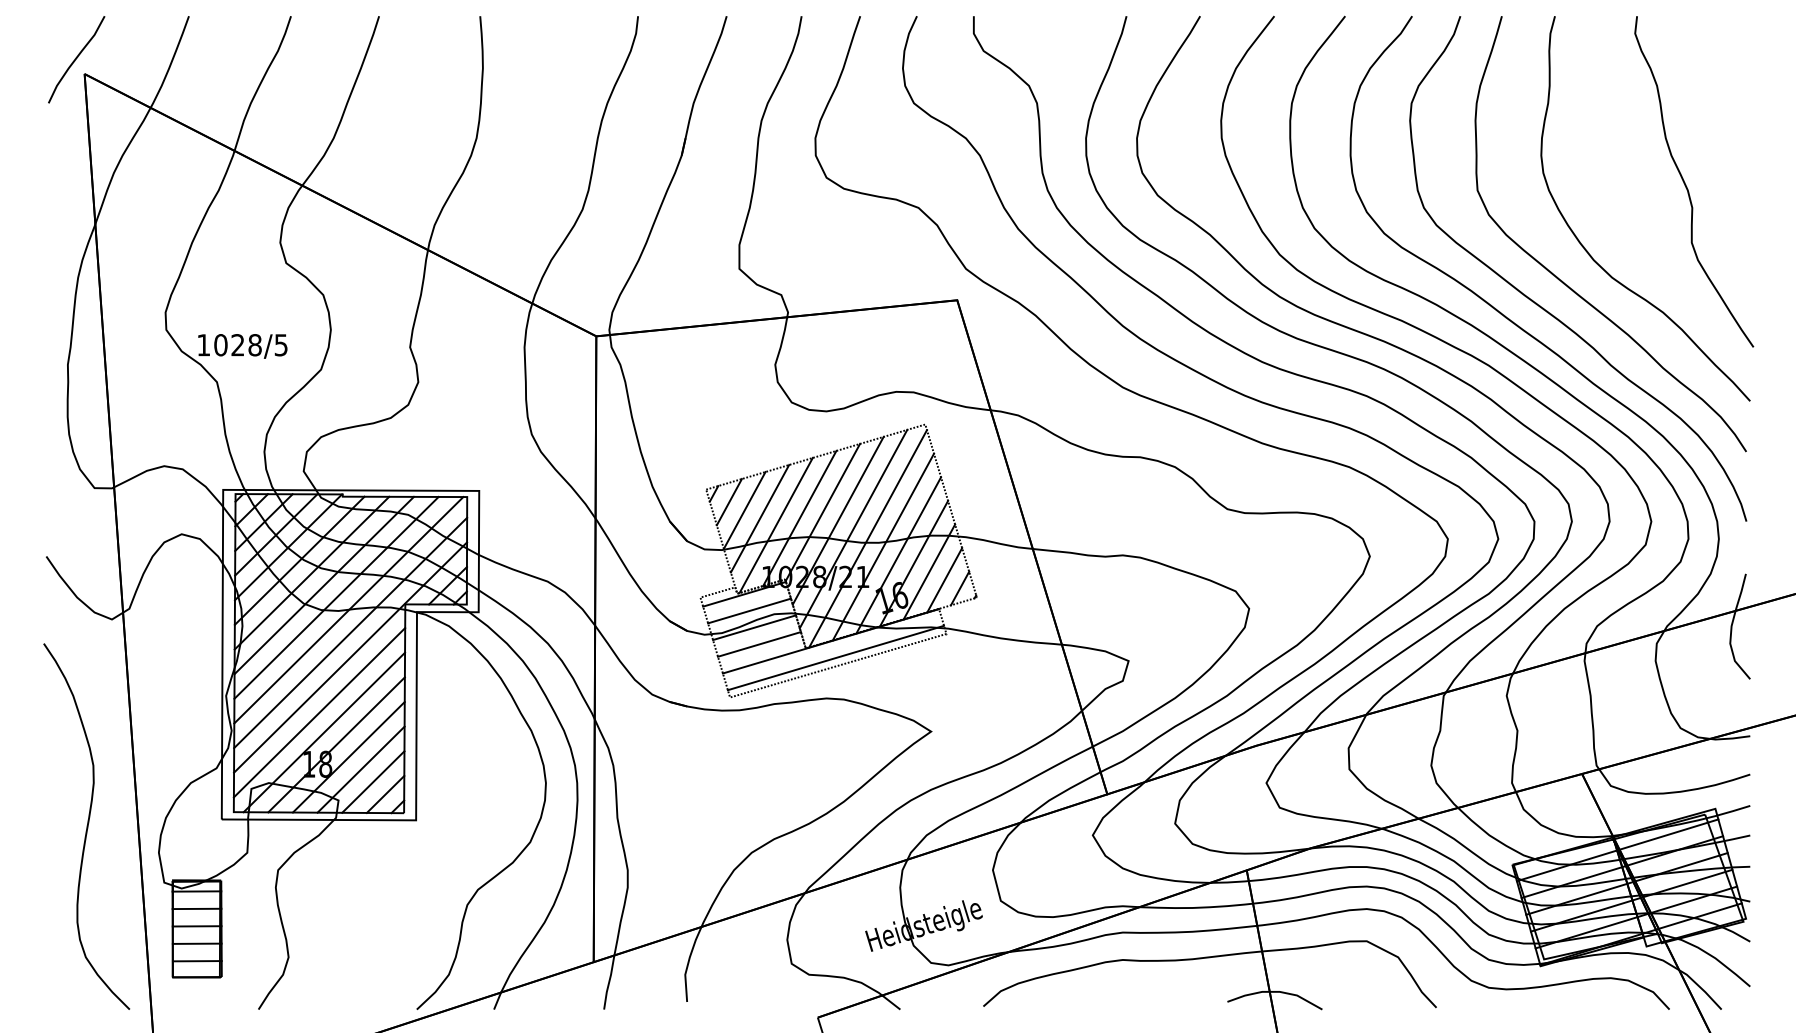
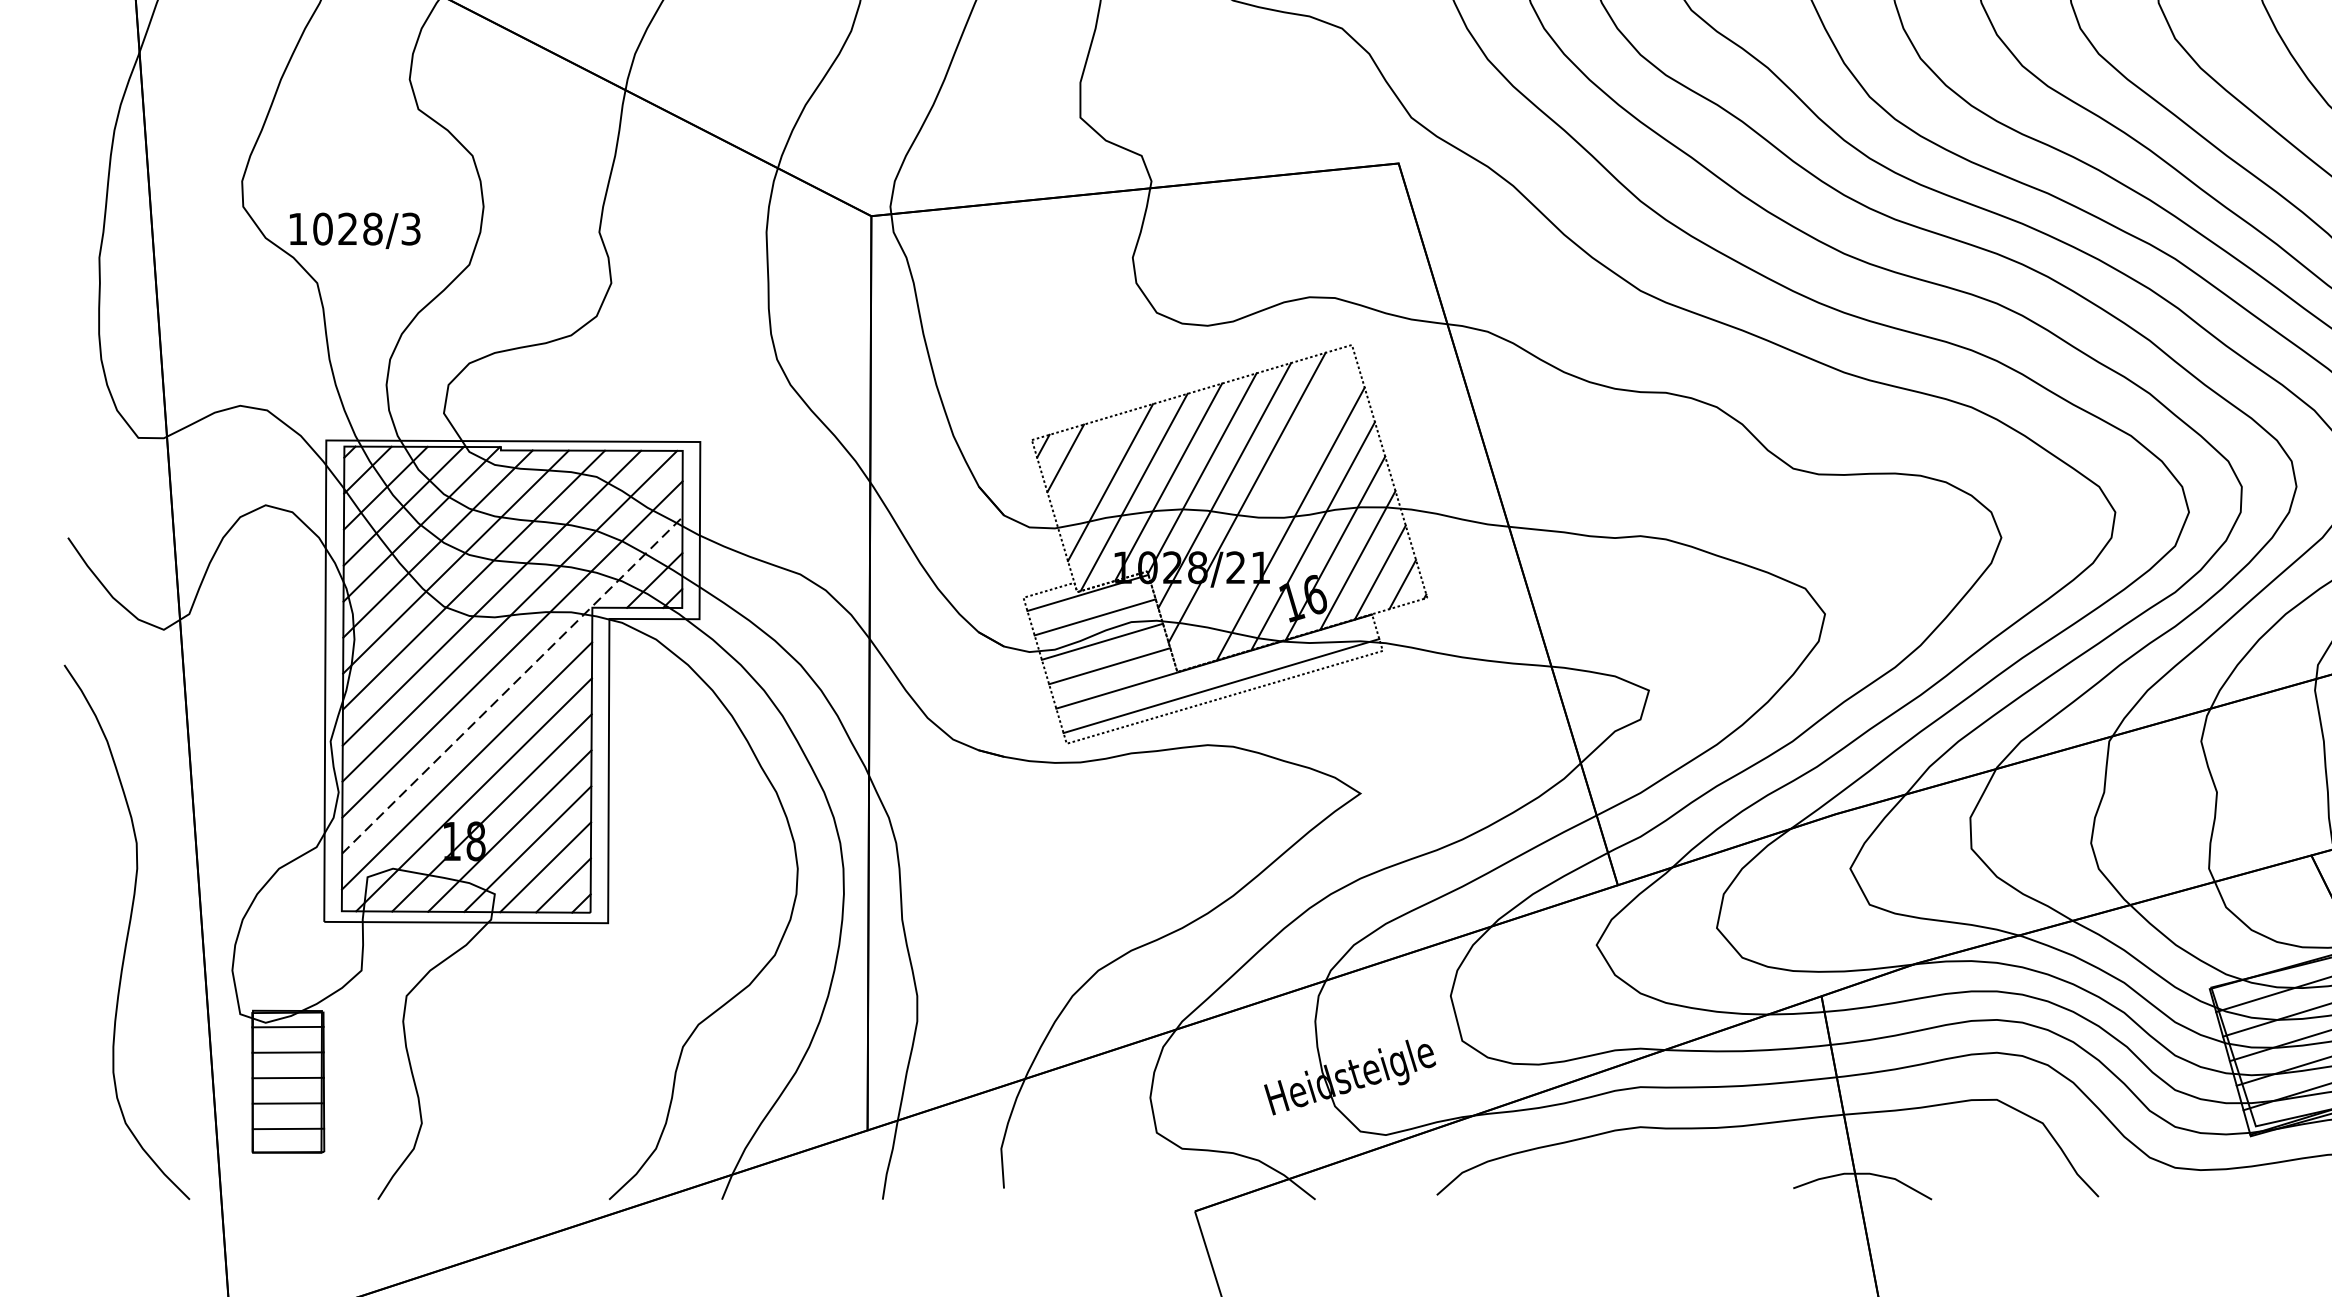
text: (281, 344) -> (411, 228), 1028/5 -> 1028/3
line: (744, 510) -> (1087, 470), removed
line: (867, 538) -> (1267, 511), removed
line: (350, 657) -> (512, 685), solid -> dashed

